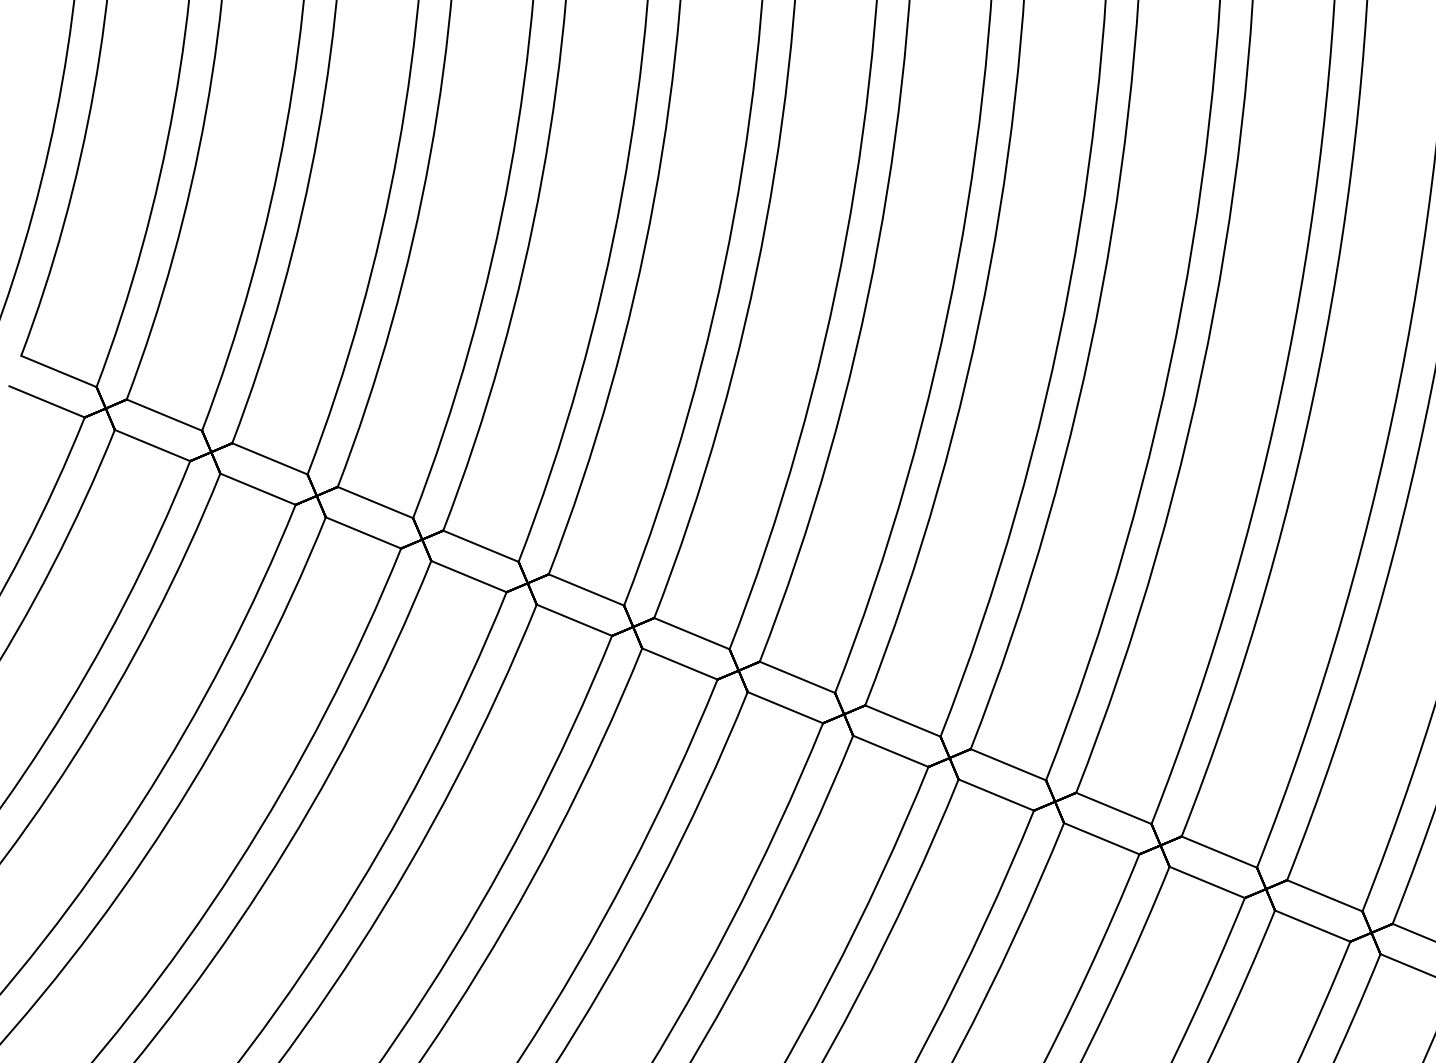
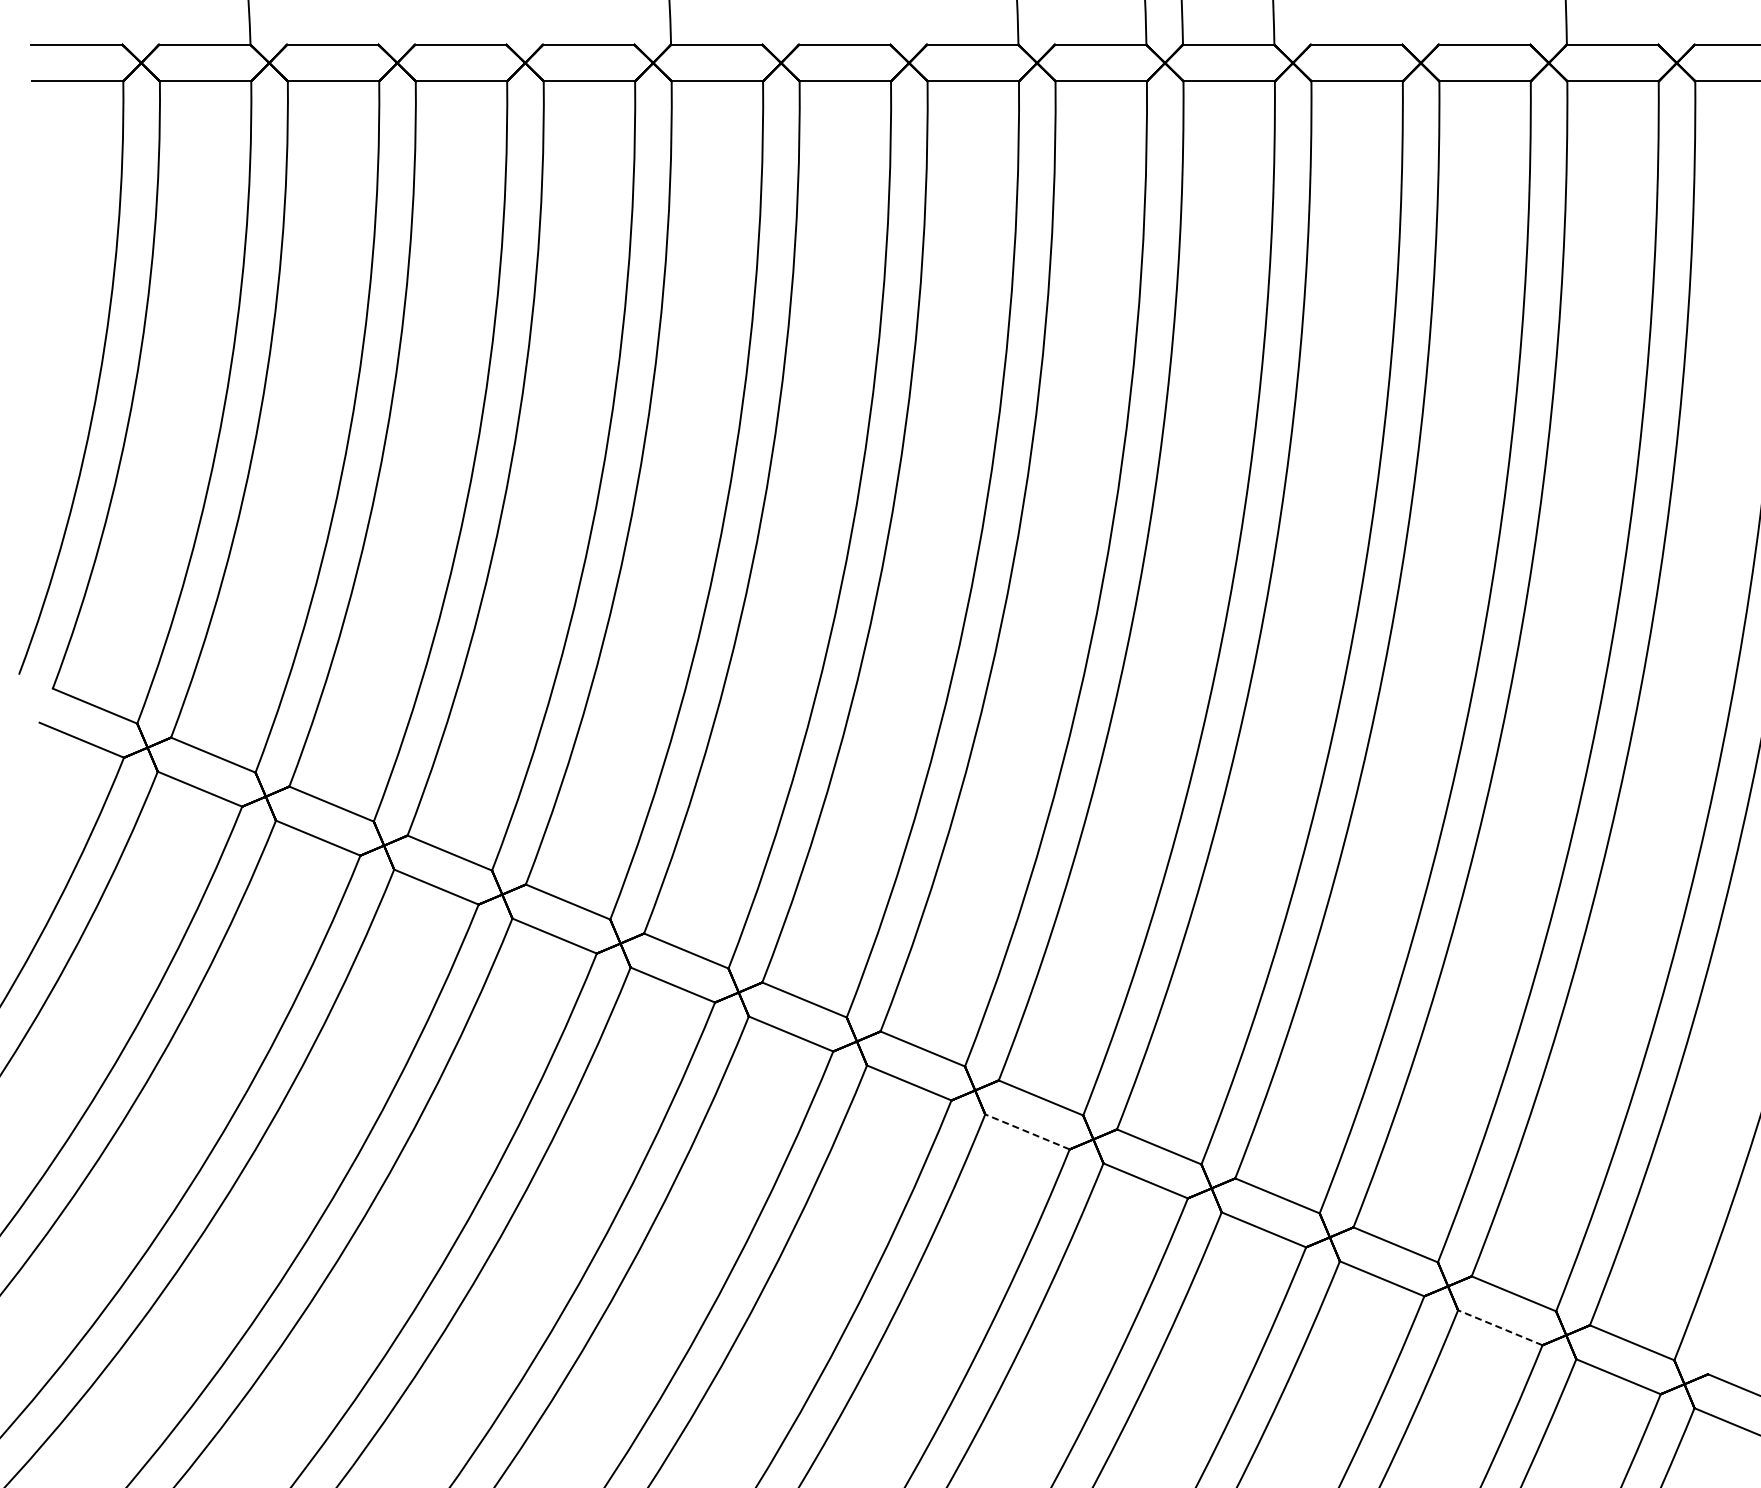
line: (890, 750) -> (1027, 1131), solid -> dashed
line: (1312, 925) -> (1500, 1327), solid -> dashed

